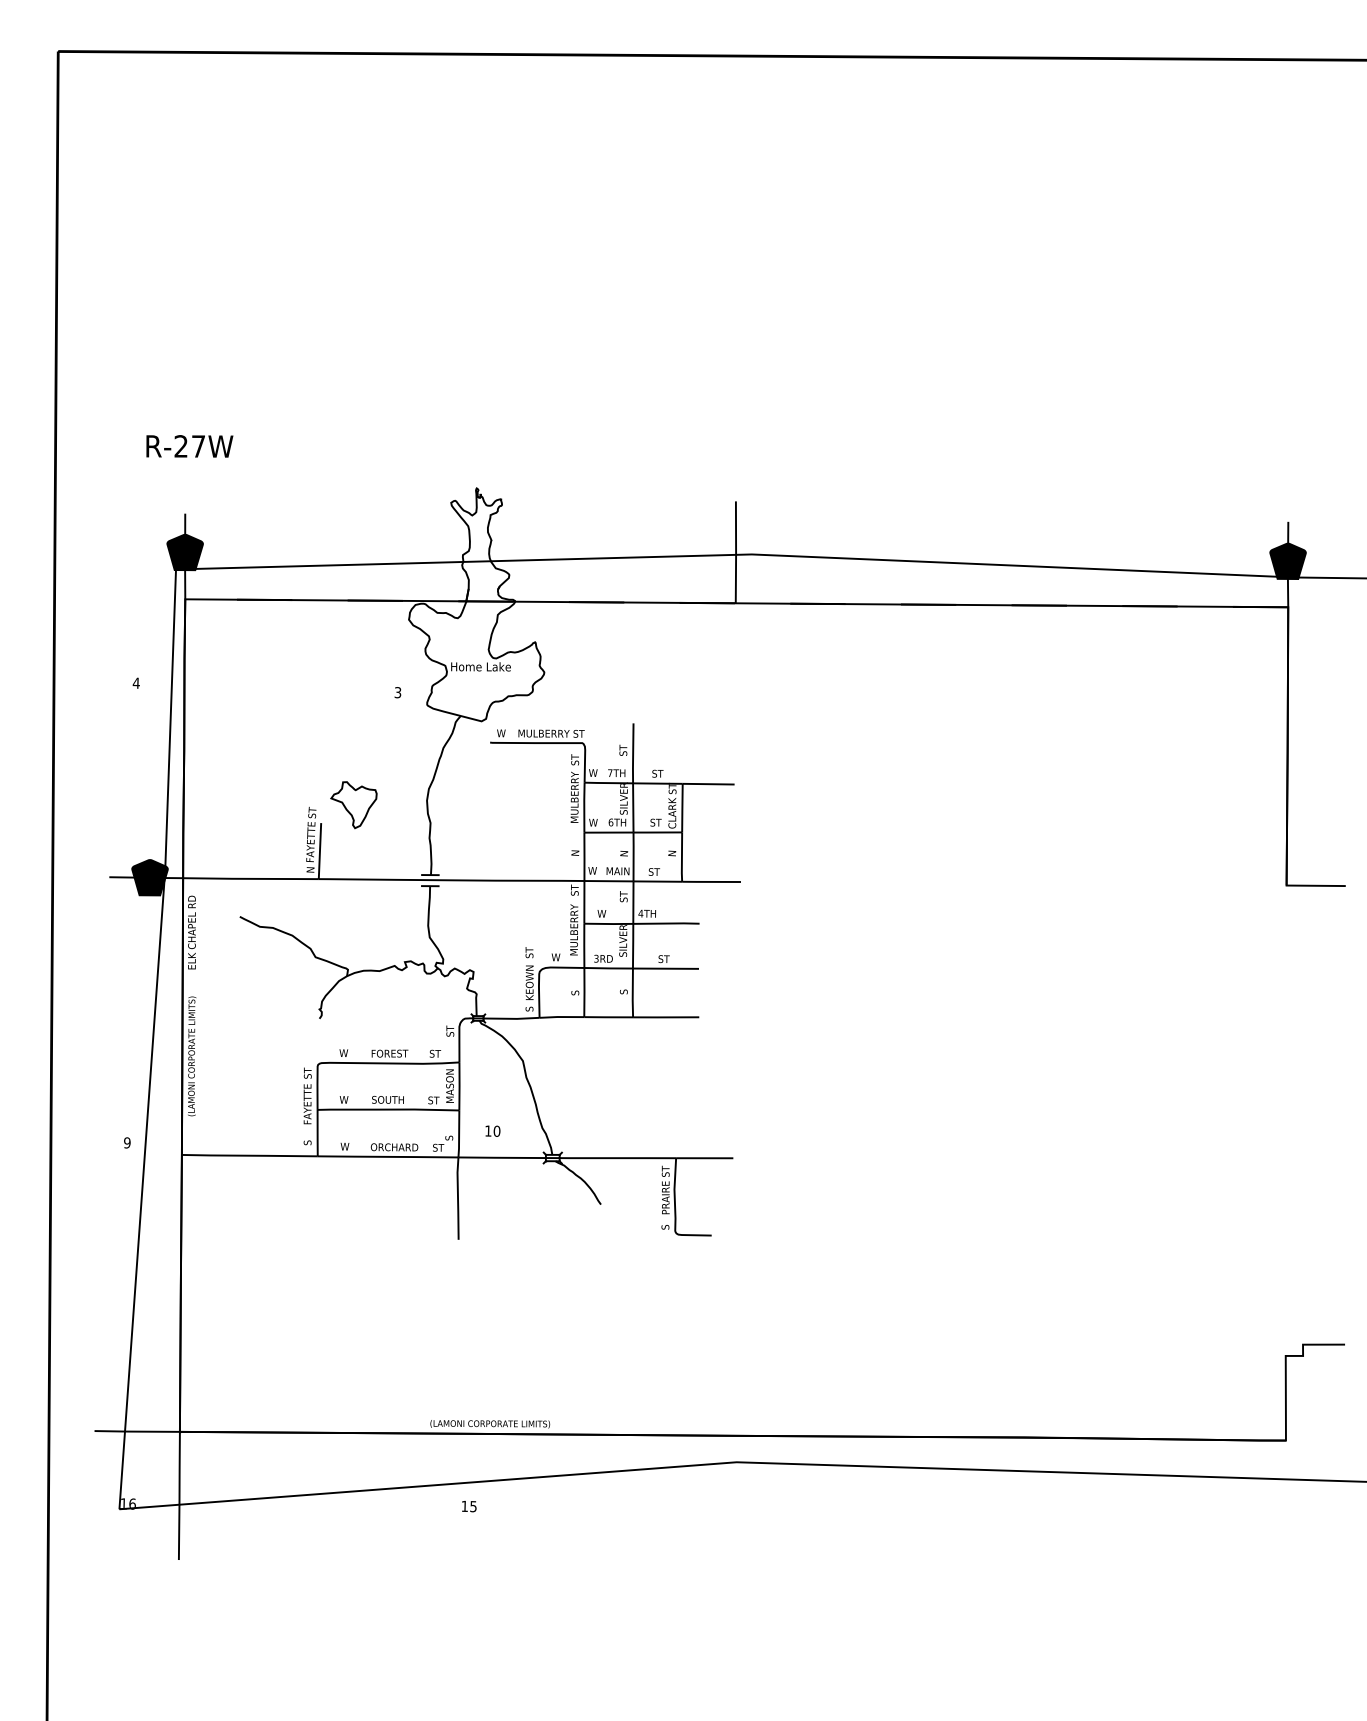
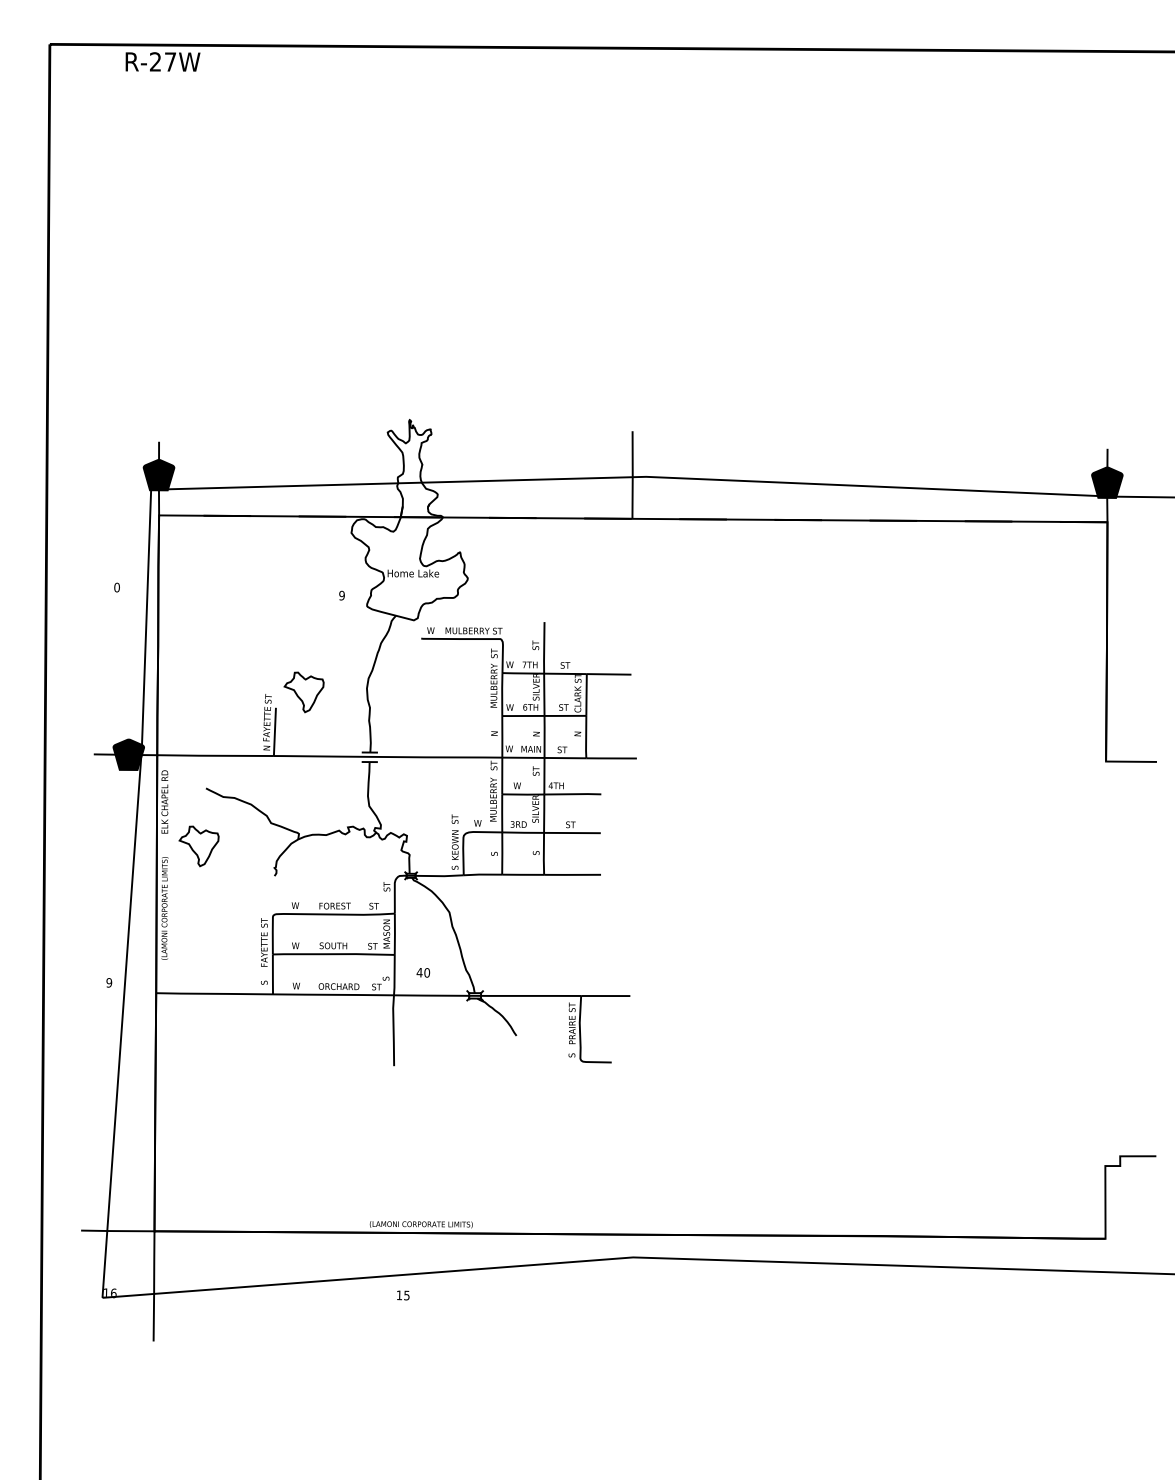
text: (189, 445) -> (162, 61), moved
text: (136, 683) -> (117, 587), 4 -> 0
text: (397, 692) -> (341, 595), 3 -> 9
part: (231, 984) -> (198, 846), added
text: (488, 1130) -> (419, 972), 10 -> 40

